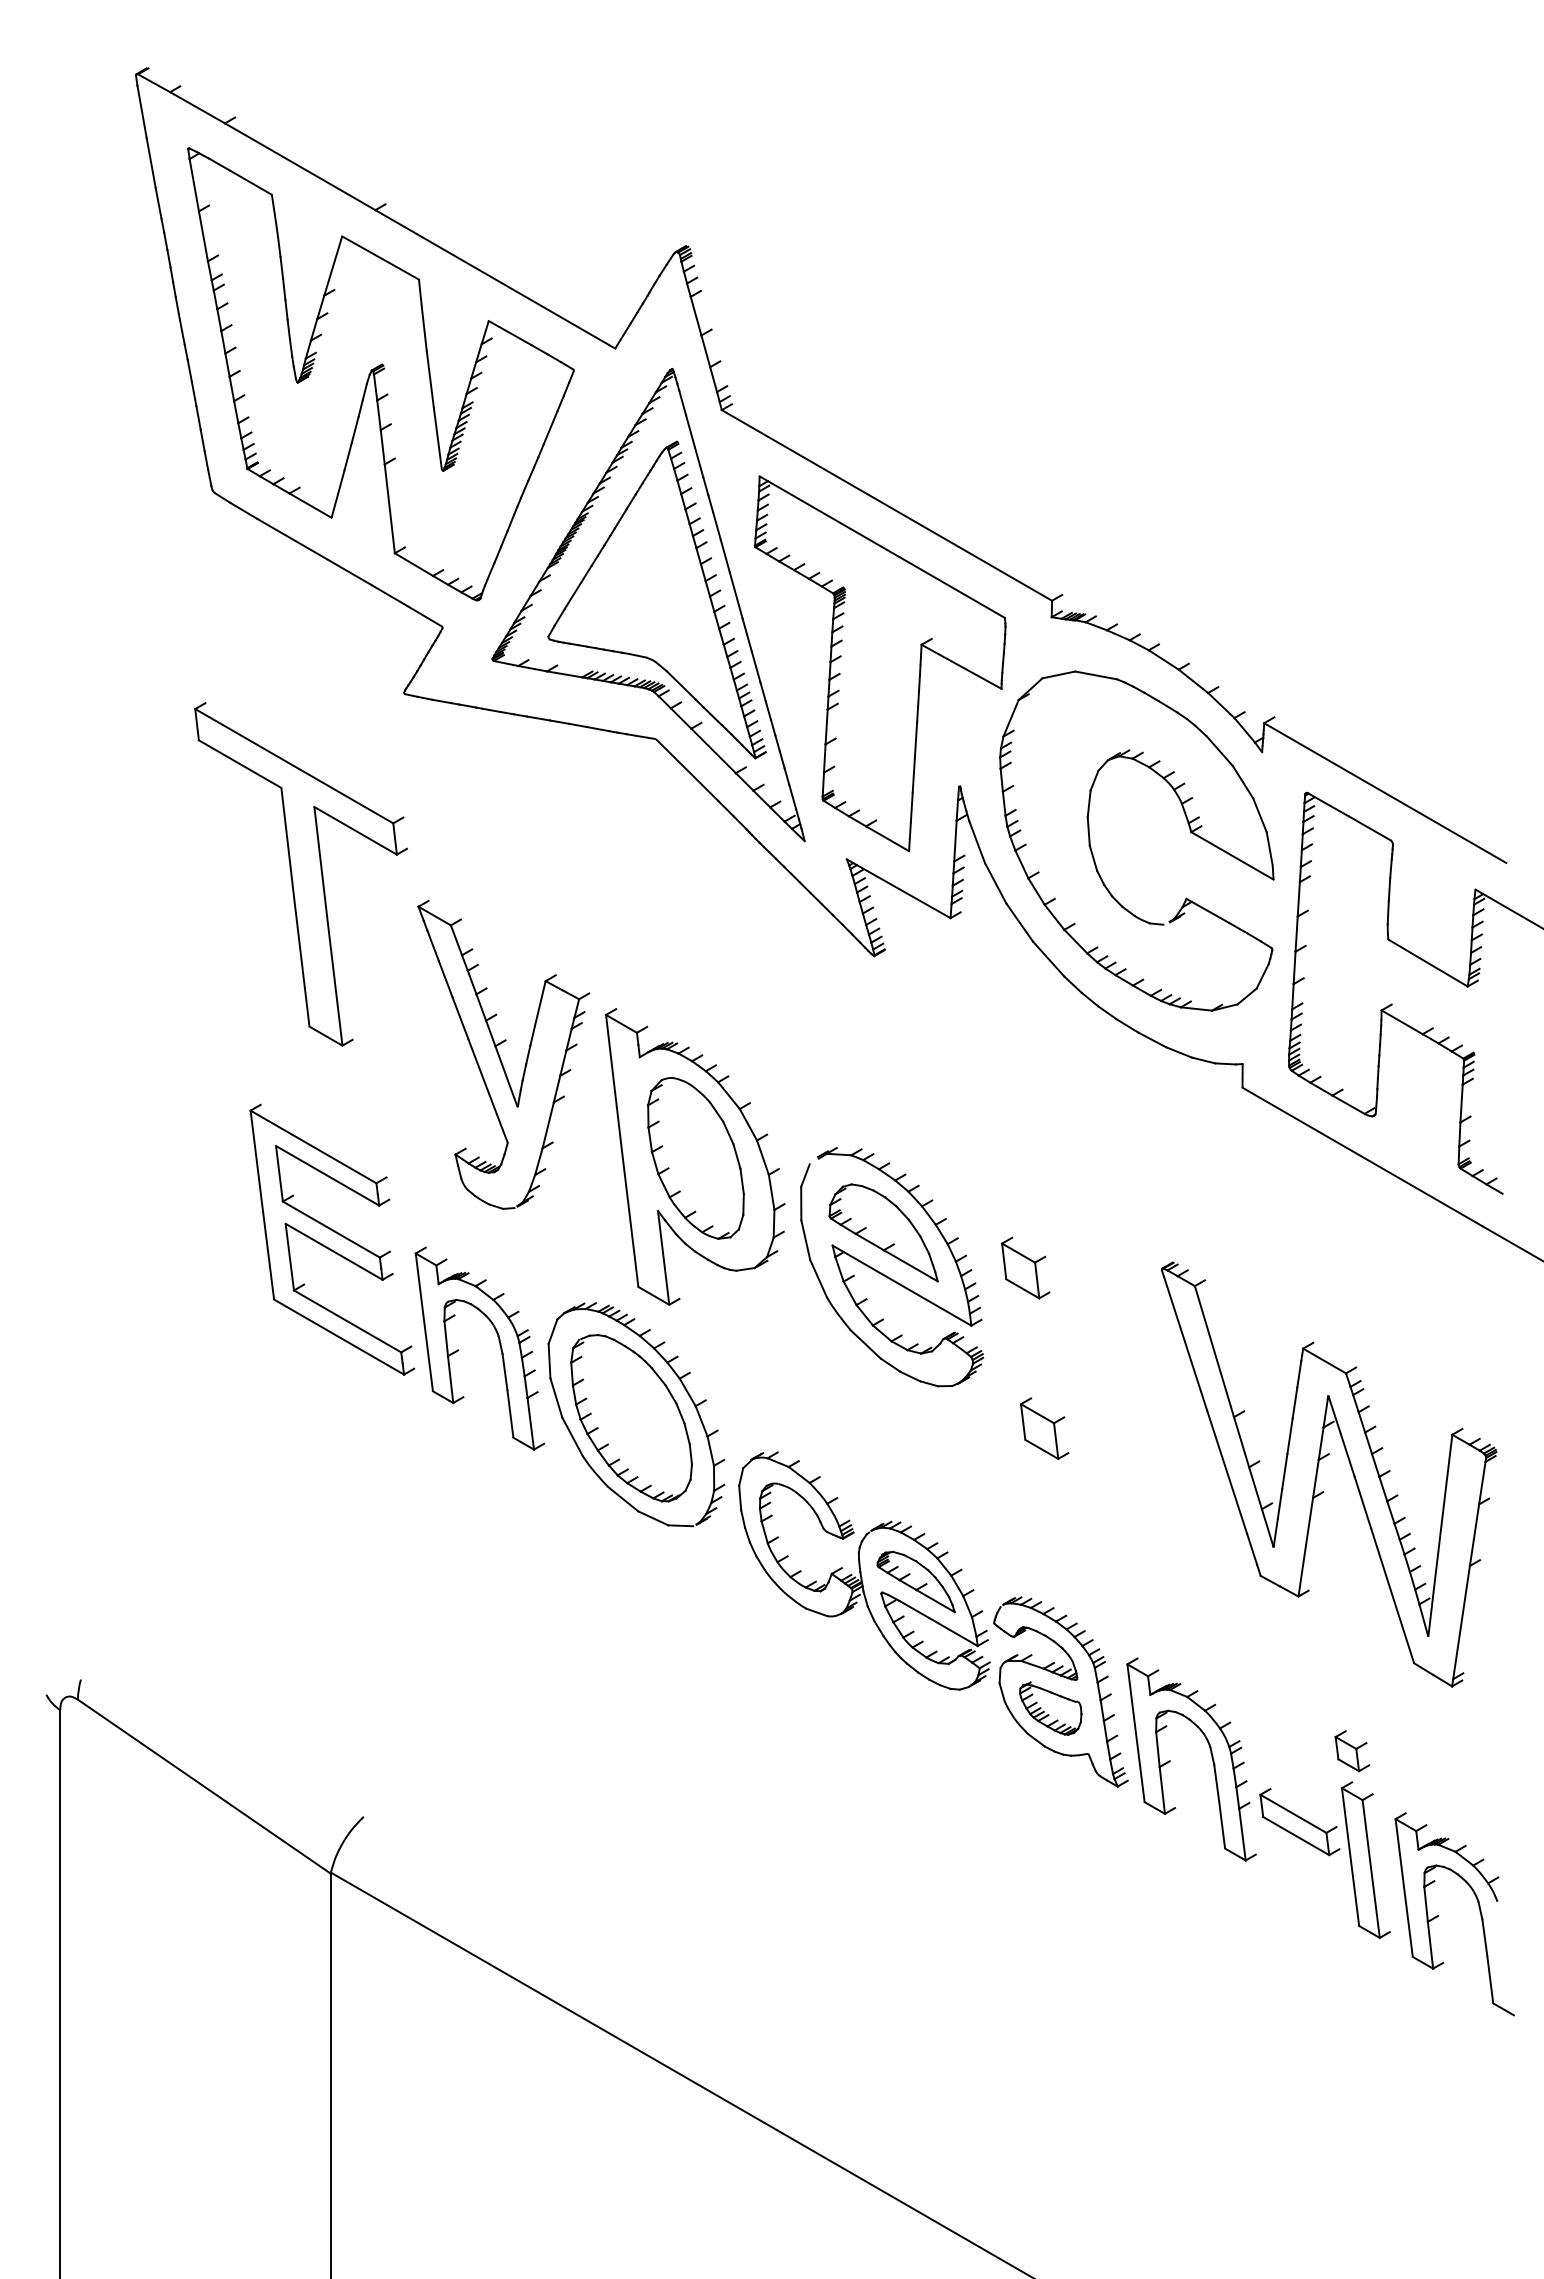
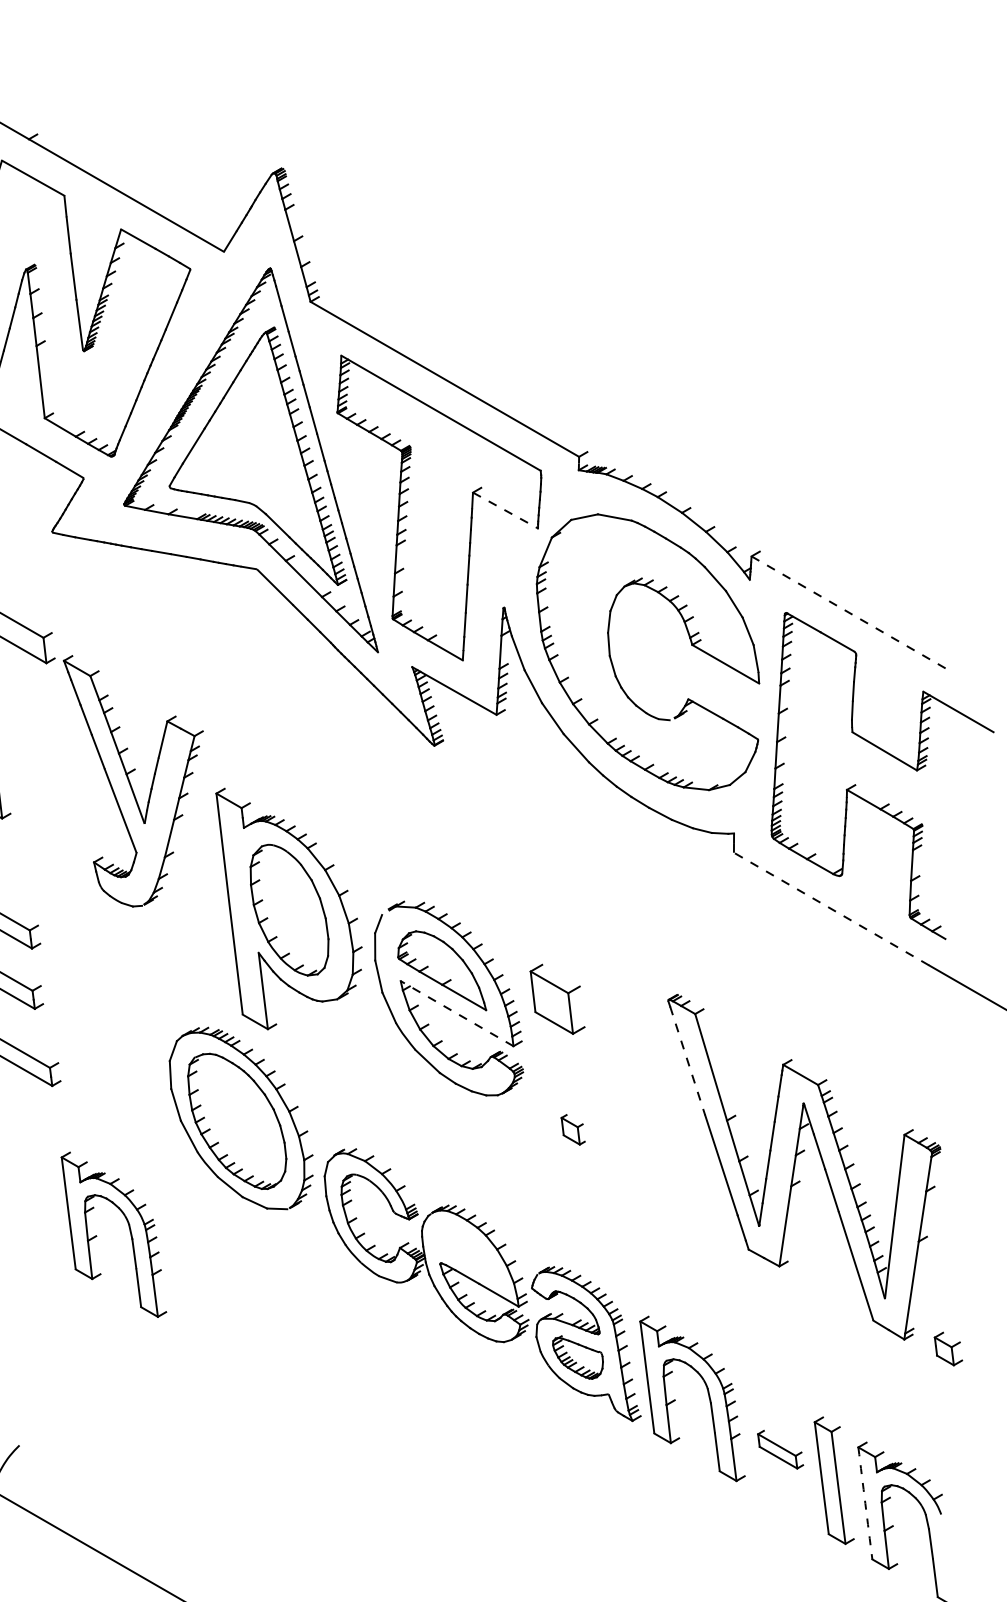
line: (961, 666) -> (505, 510), solid -> dashed
line: (1385, 793) -> (850, 613), solid -> dashed
part: (503, 1054) -> (133, 781), moved
line: (1362, 1157) -> (831, 909), solid -> dashed
part: (1025, 1267) -> (557, 998), size x1.4
line: (901, 1285) -> (456, 1013), solid -> dashed
line: (1185, 1344) -> (687, 1061), solid -> dashed
part: (459, 1350) -> (97, 1236), moved
part: (1044, 1428) -> (572, 1129), size x0.6
part: (915, 1582) -> (468, 1254), removed
part: (1352, 1751) -> (948, 1349), moved
part: (1299, 1821) -> (780, 1449), size x0.7
arc: (1404, 1888) -> (865, 1503), solid -> dashed

